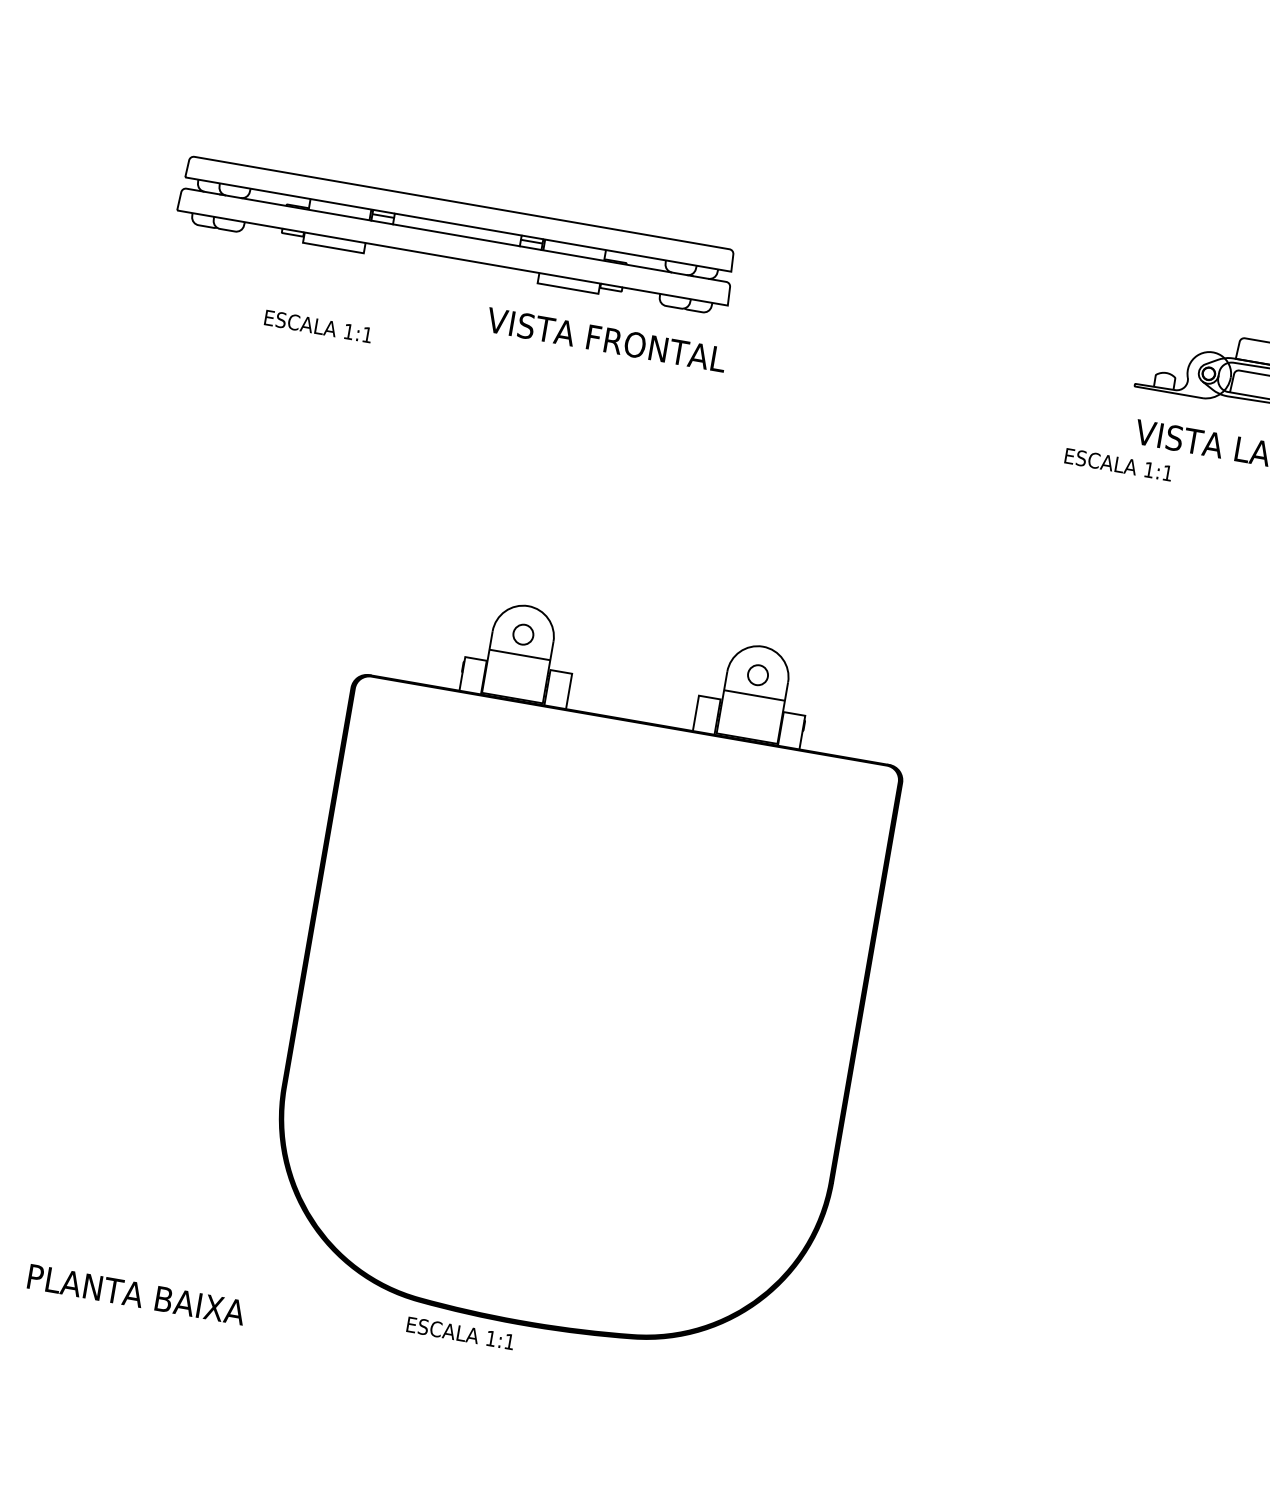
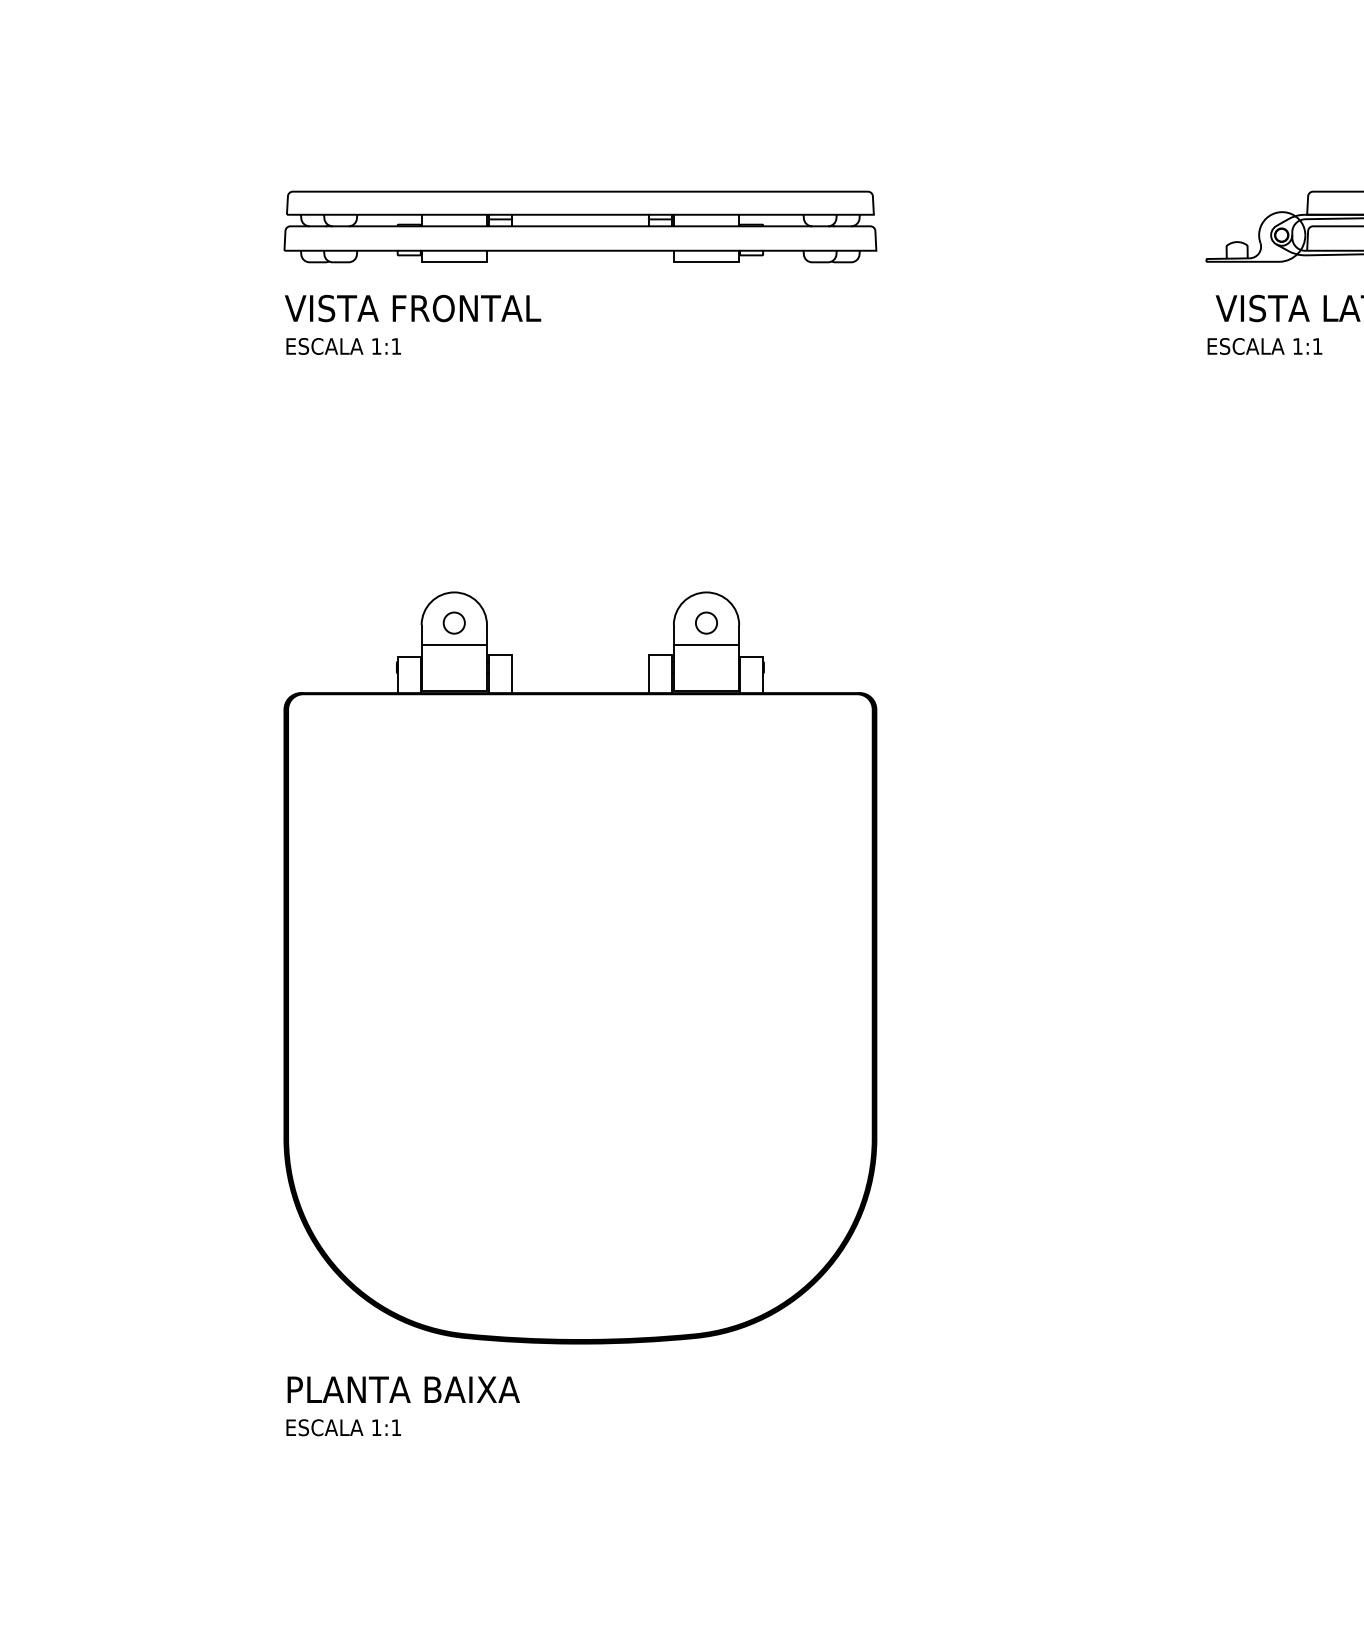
part: (456, 235) -> (580, 226), moved
text: (607, 340) -> (413, 308), moved
text: (1118, 464) -> (1264, 346), moved
part: (585, 975) -> (580, 967), moved
text: (136, 1294) -> (403, 1389), moved
text: (460, 1333) -> (343, 1427), moved

